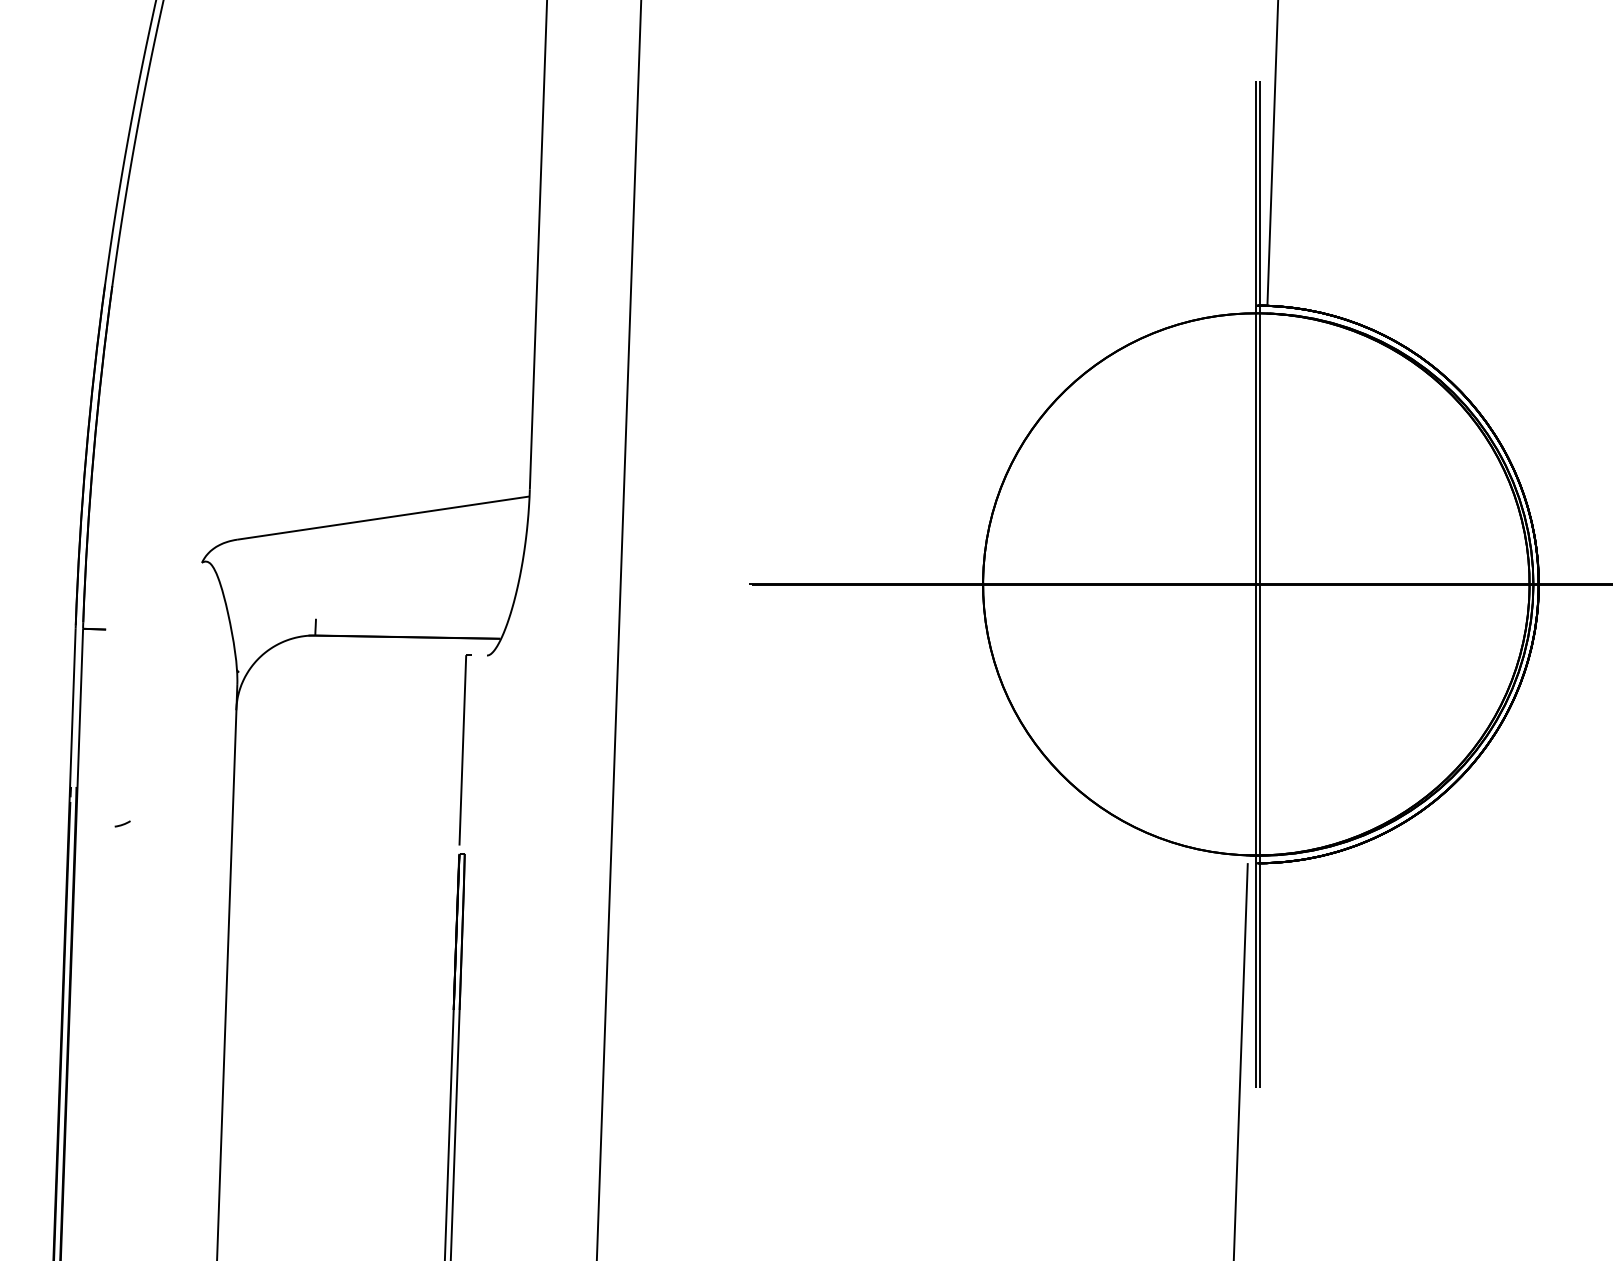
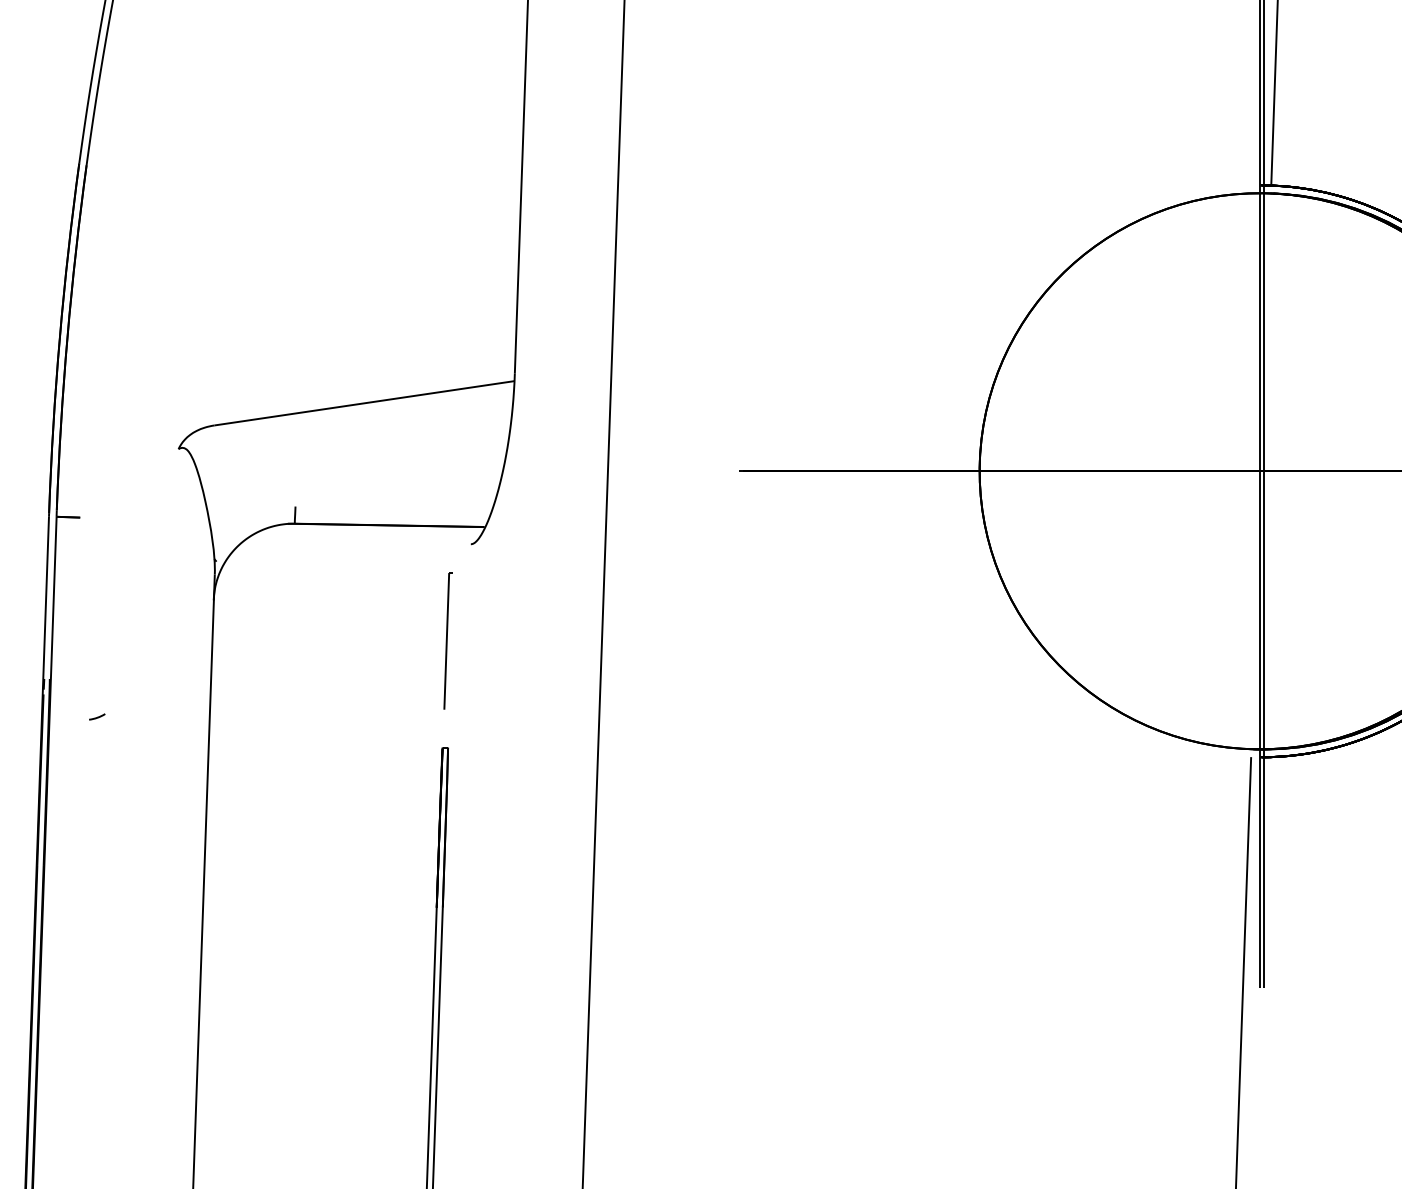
part: (464, 749) -> (447, 640), size x0.7

